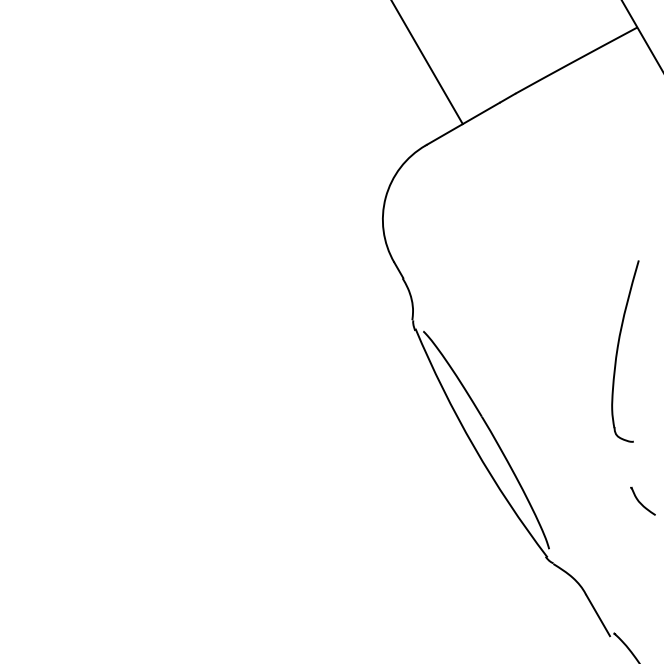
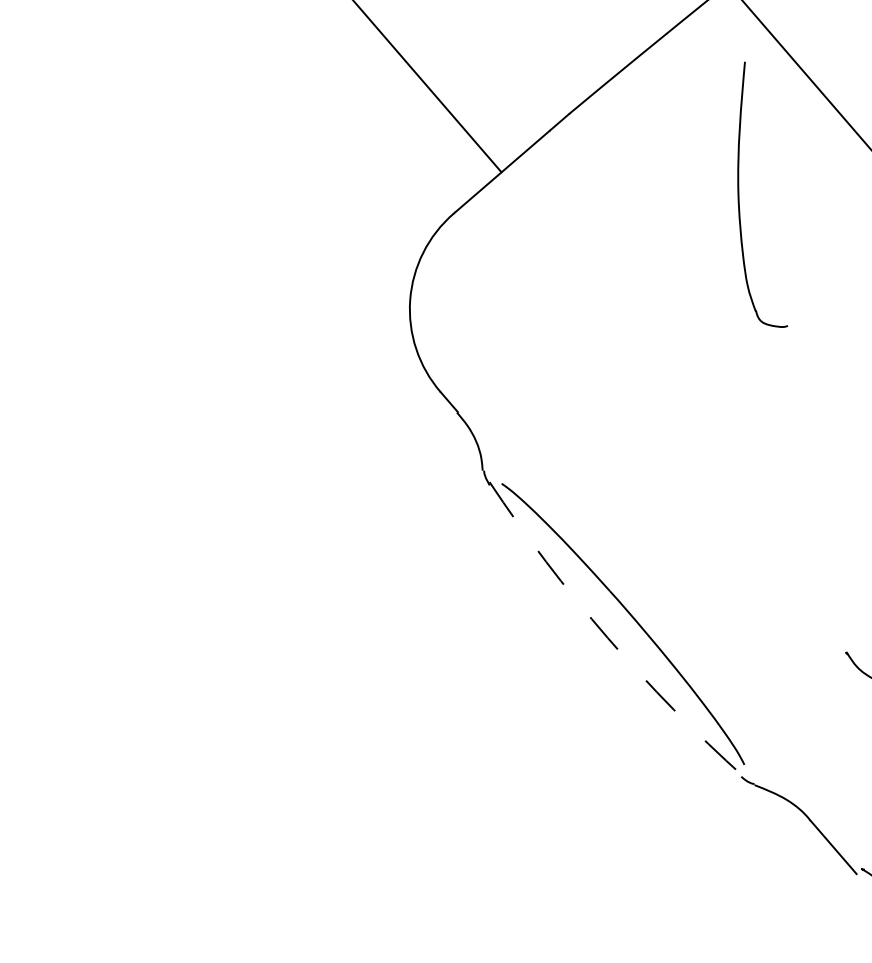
part: (618, 350) -> (740, 198), moved
arc: (474, 447) -> (607, 638), solid -> dashed

